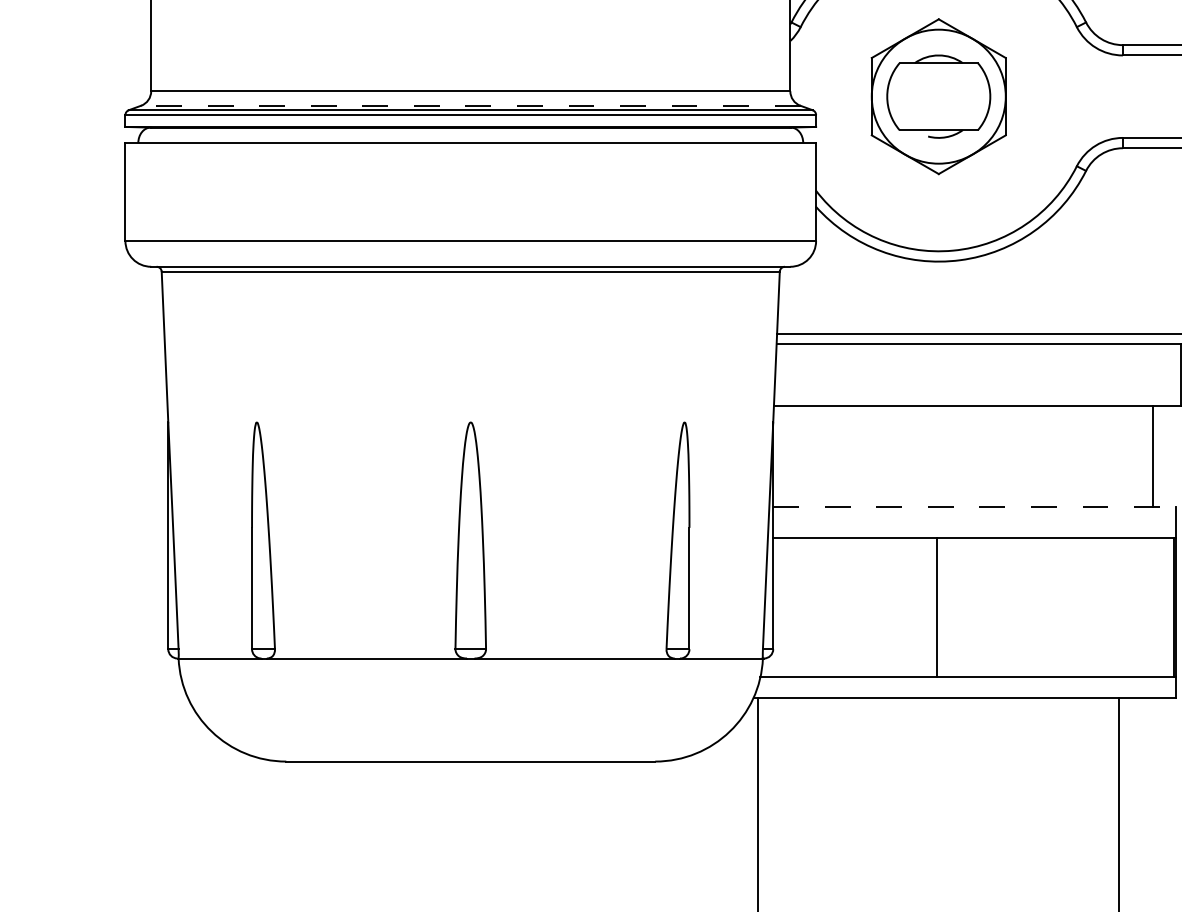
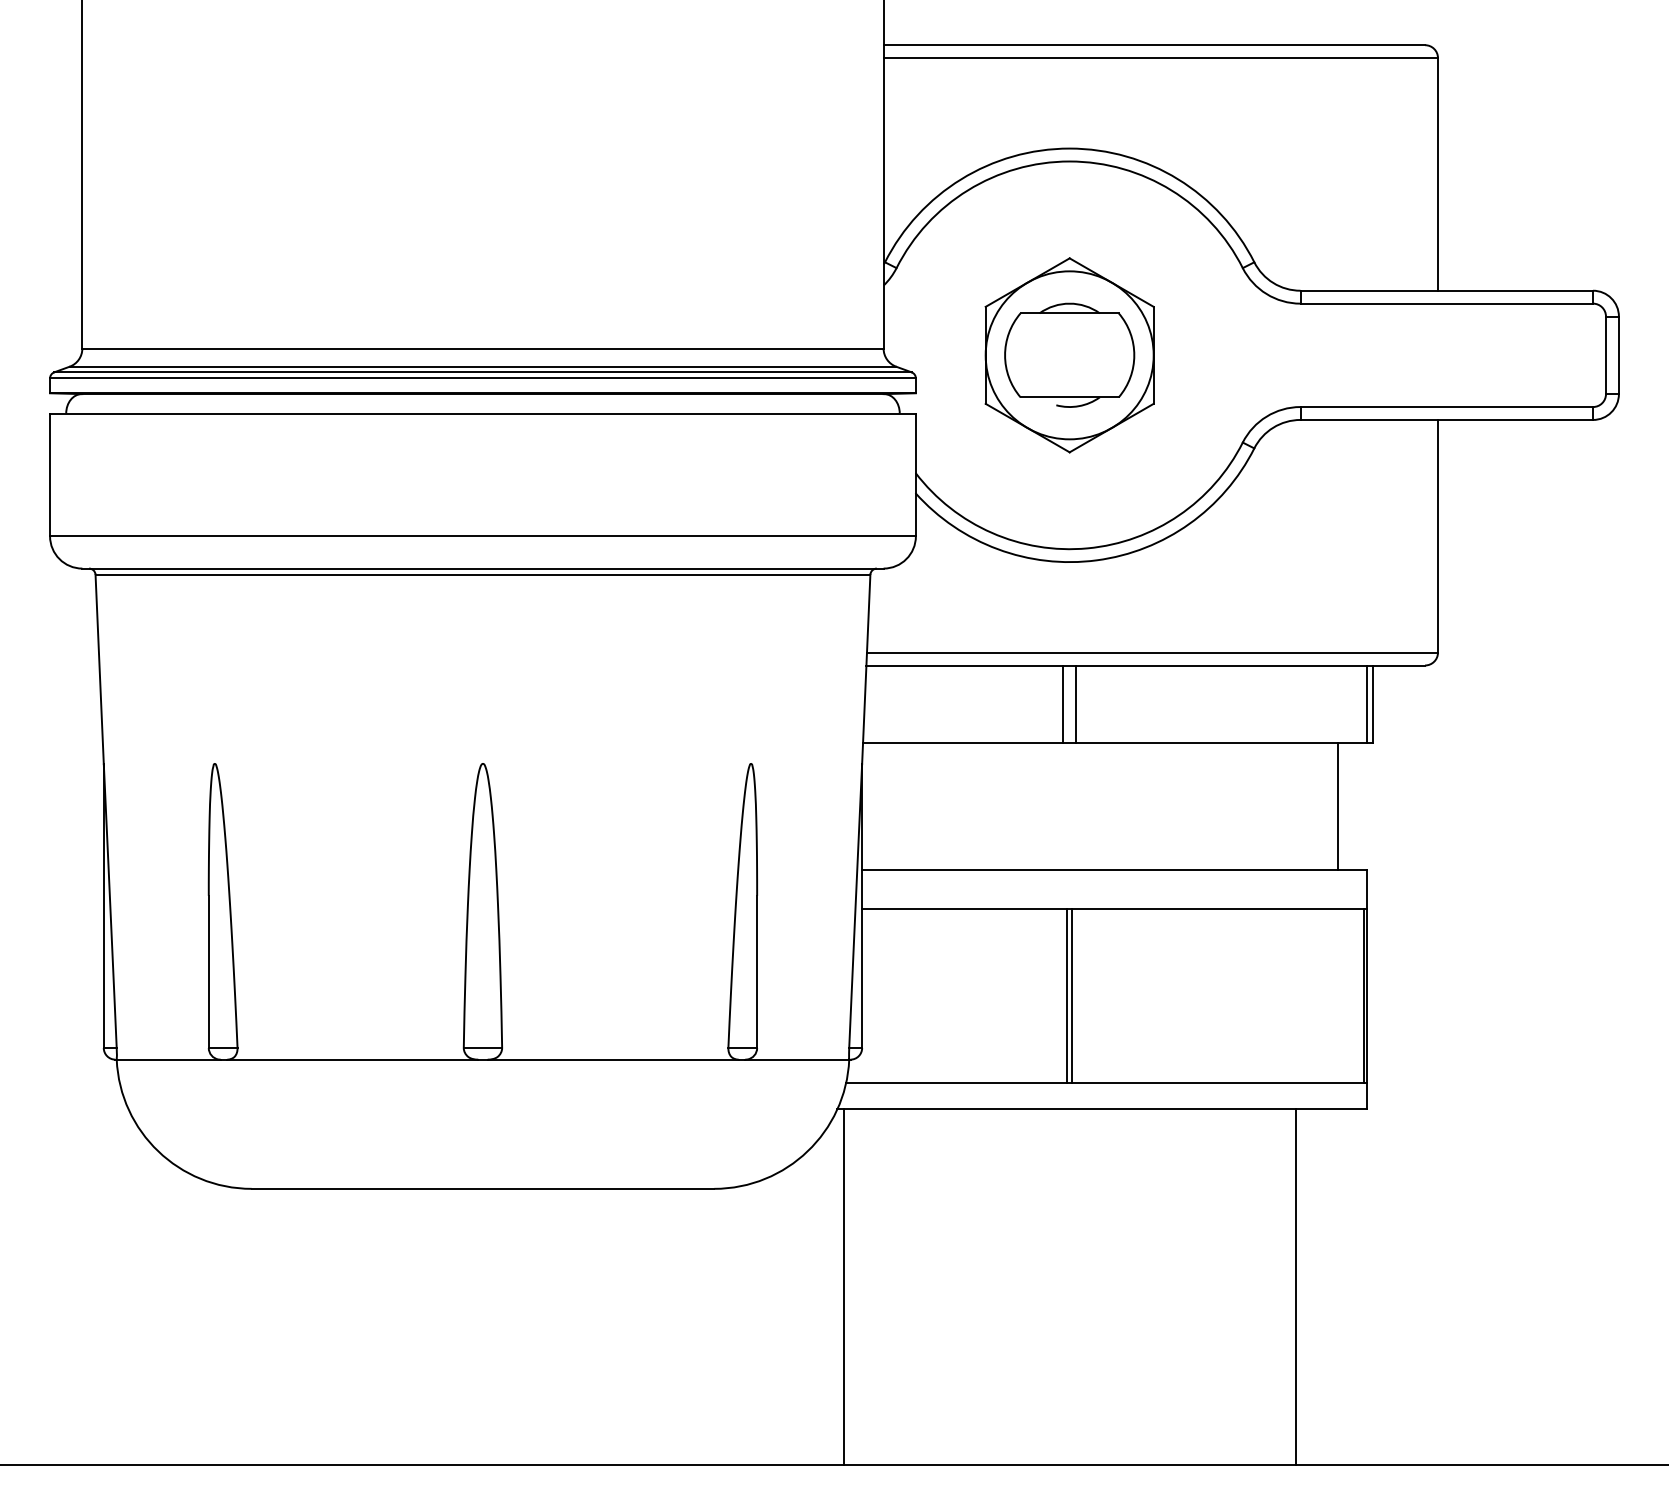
line: (470, 105) -> (482, 366), dashed -> solid
line: (933, 375) -> (1063, 704), added
line: (944, 375) -> (1076, 704), added
line: (1175, 375) -> (1366, 704), added
line: (975, 507) -> (1115, 870), dashed -> solid
line: (941, 607) -> (1072, 995), added

